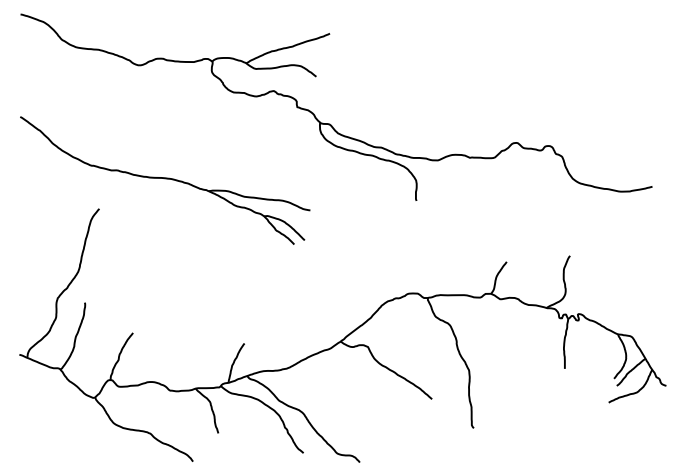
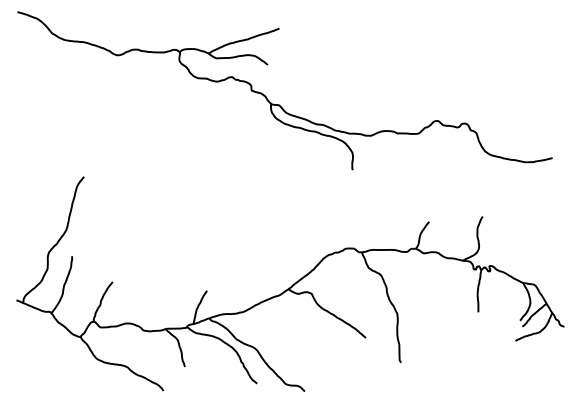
part: (164, 180) -> (139, 152), removed

